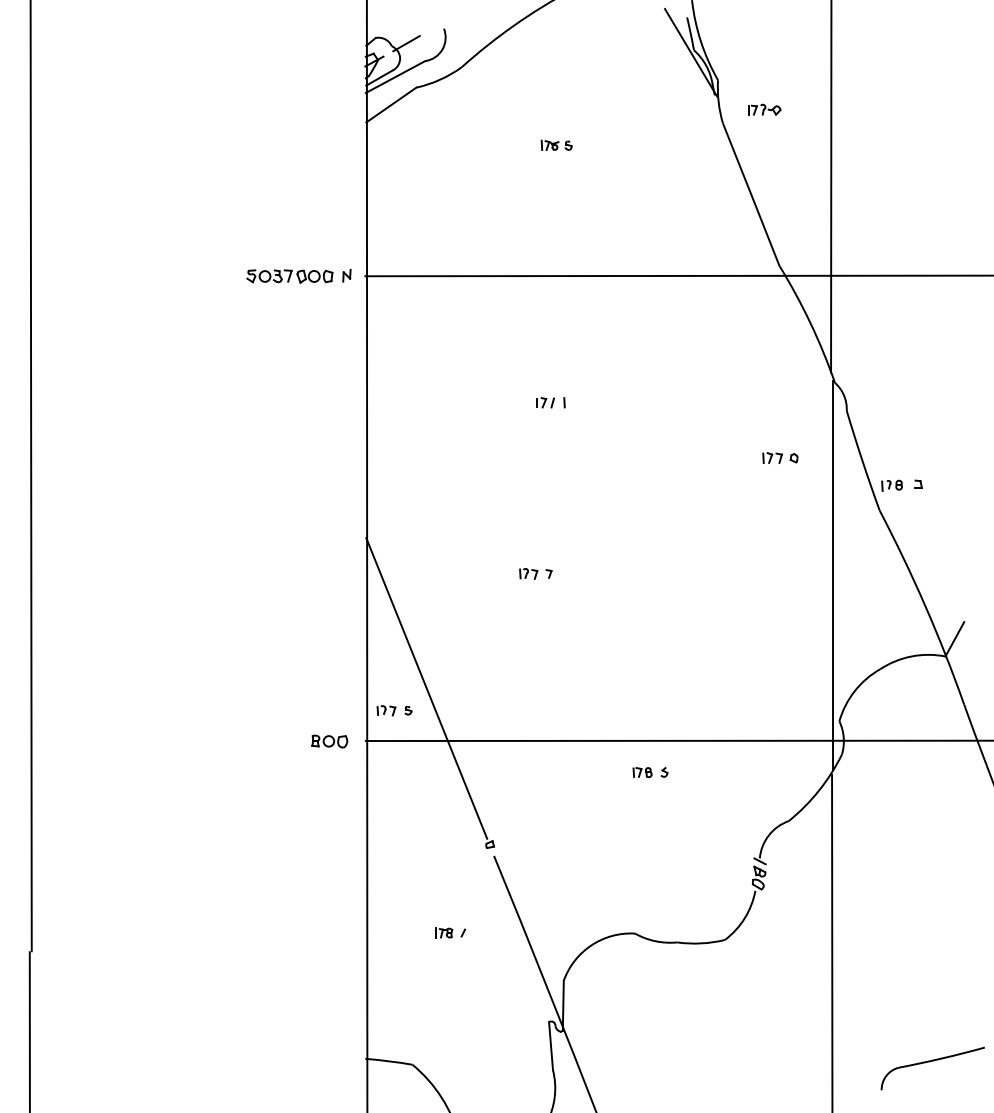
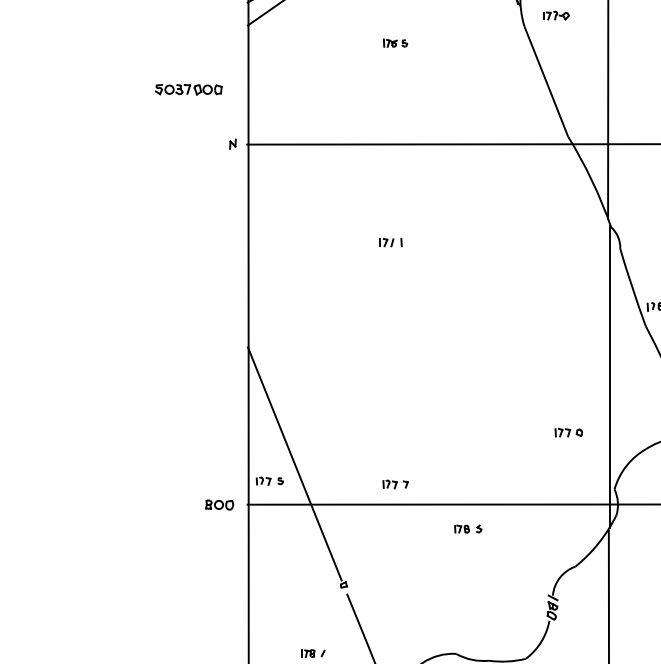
part: (289, 276) -> (188, 89), moved
part: (780, 457) -> (568, 432), moved
part: (535, 573) -> (395, 484), moved

